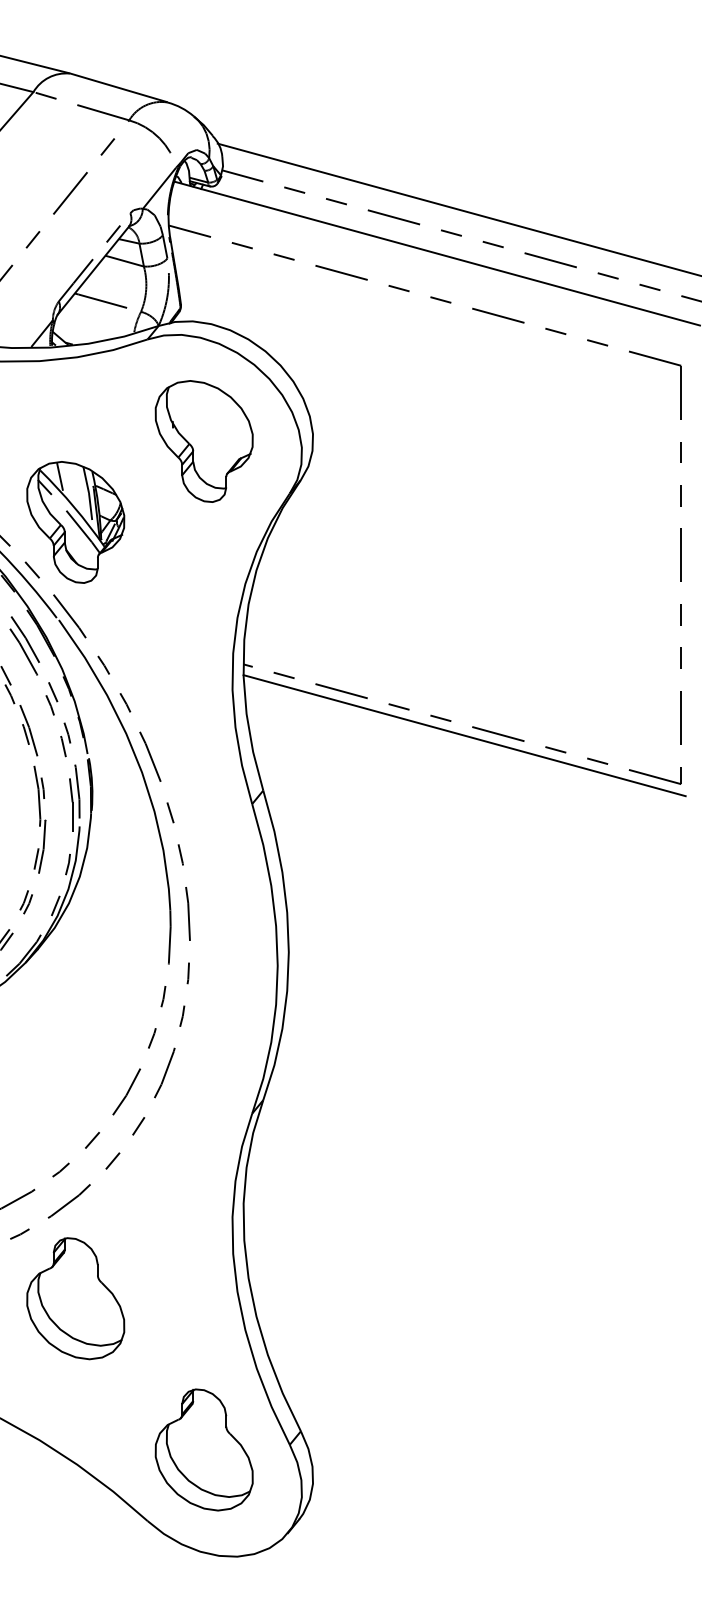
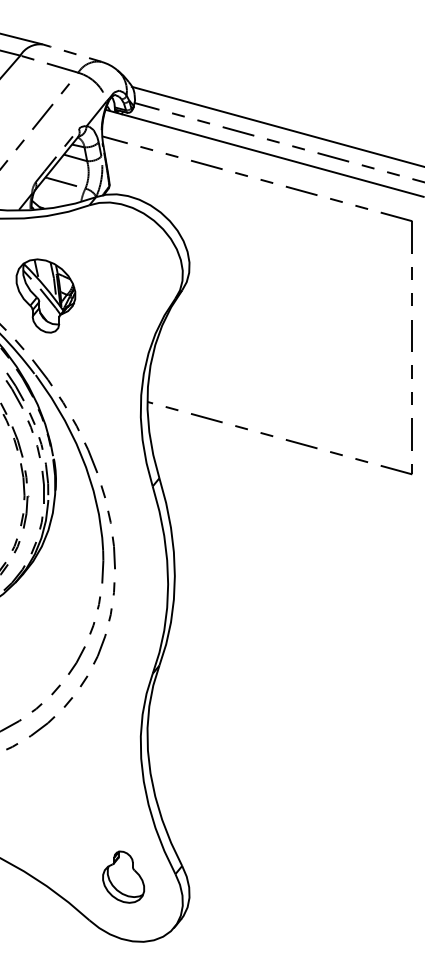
line: (117, 86) -> (71, 52), solid -> dashed
part: (203, 440) -> (123, 266), removed
part: (75, 521) -> (45, 295), moved
line: (465, 734) -> (281, 444), removed
part: (75, 1298) -> (45, 785), removed
part: (203, 1448) -> (123, 876), size x0.7

